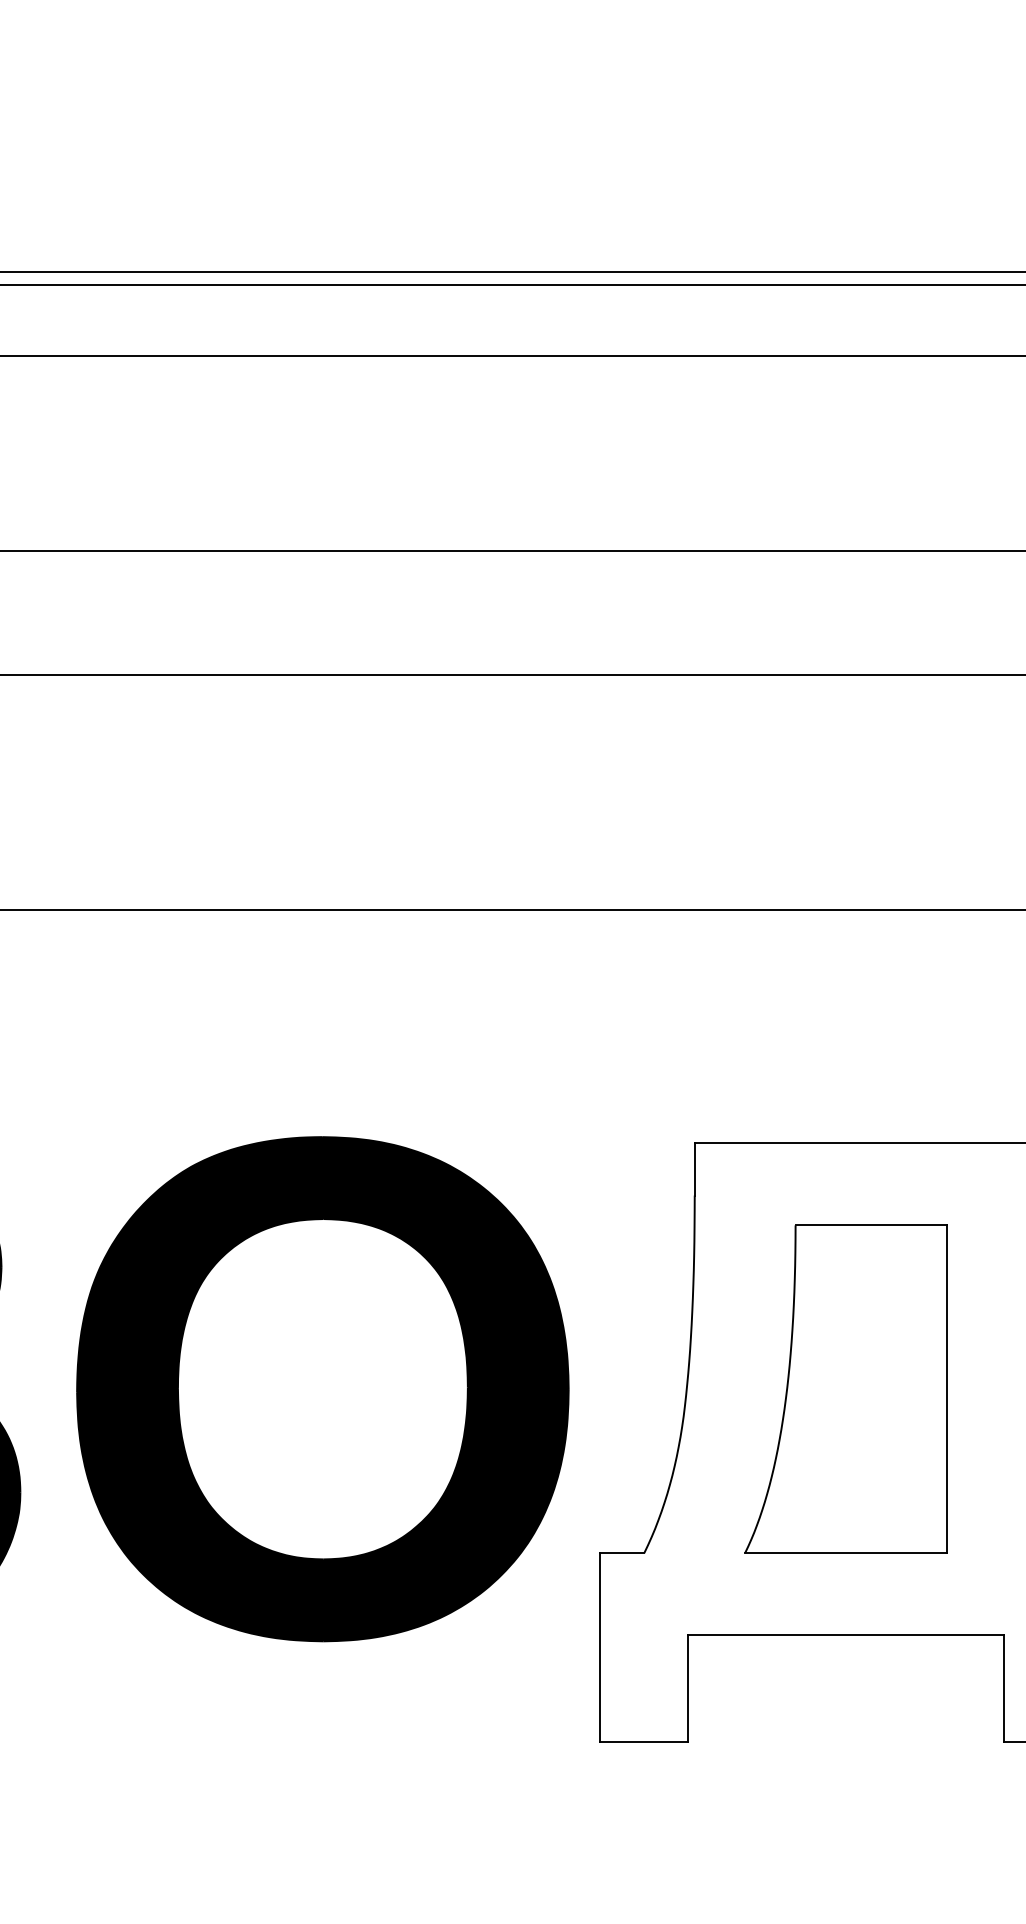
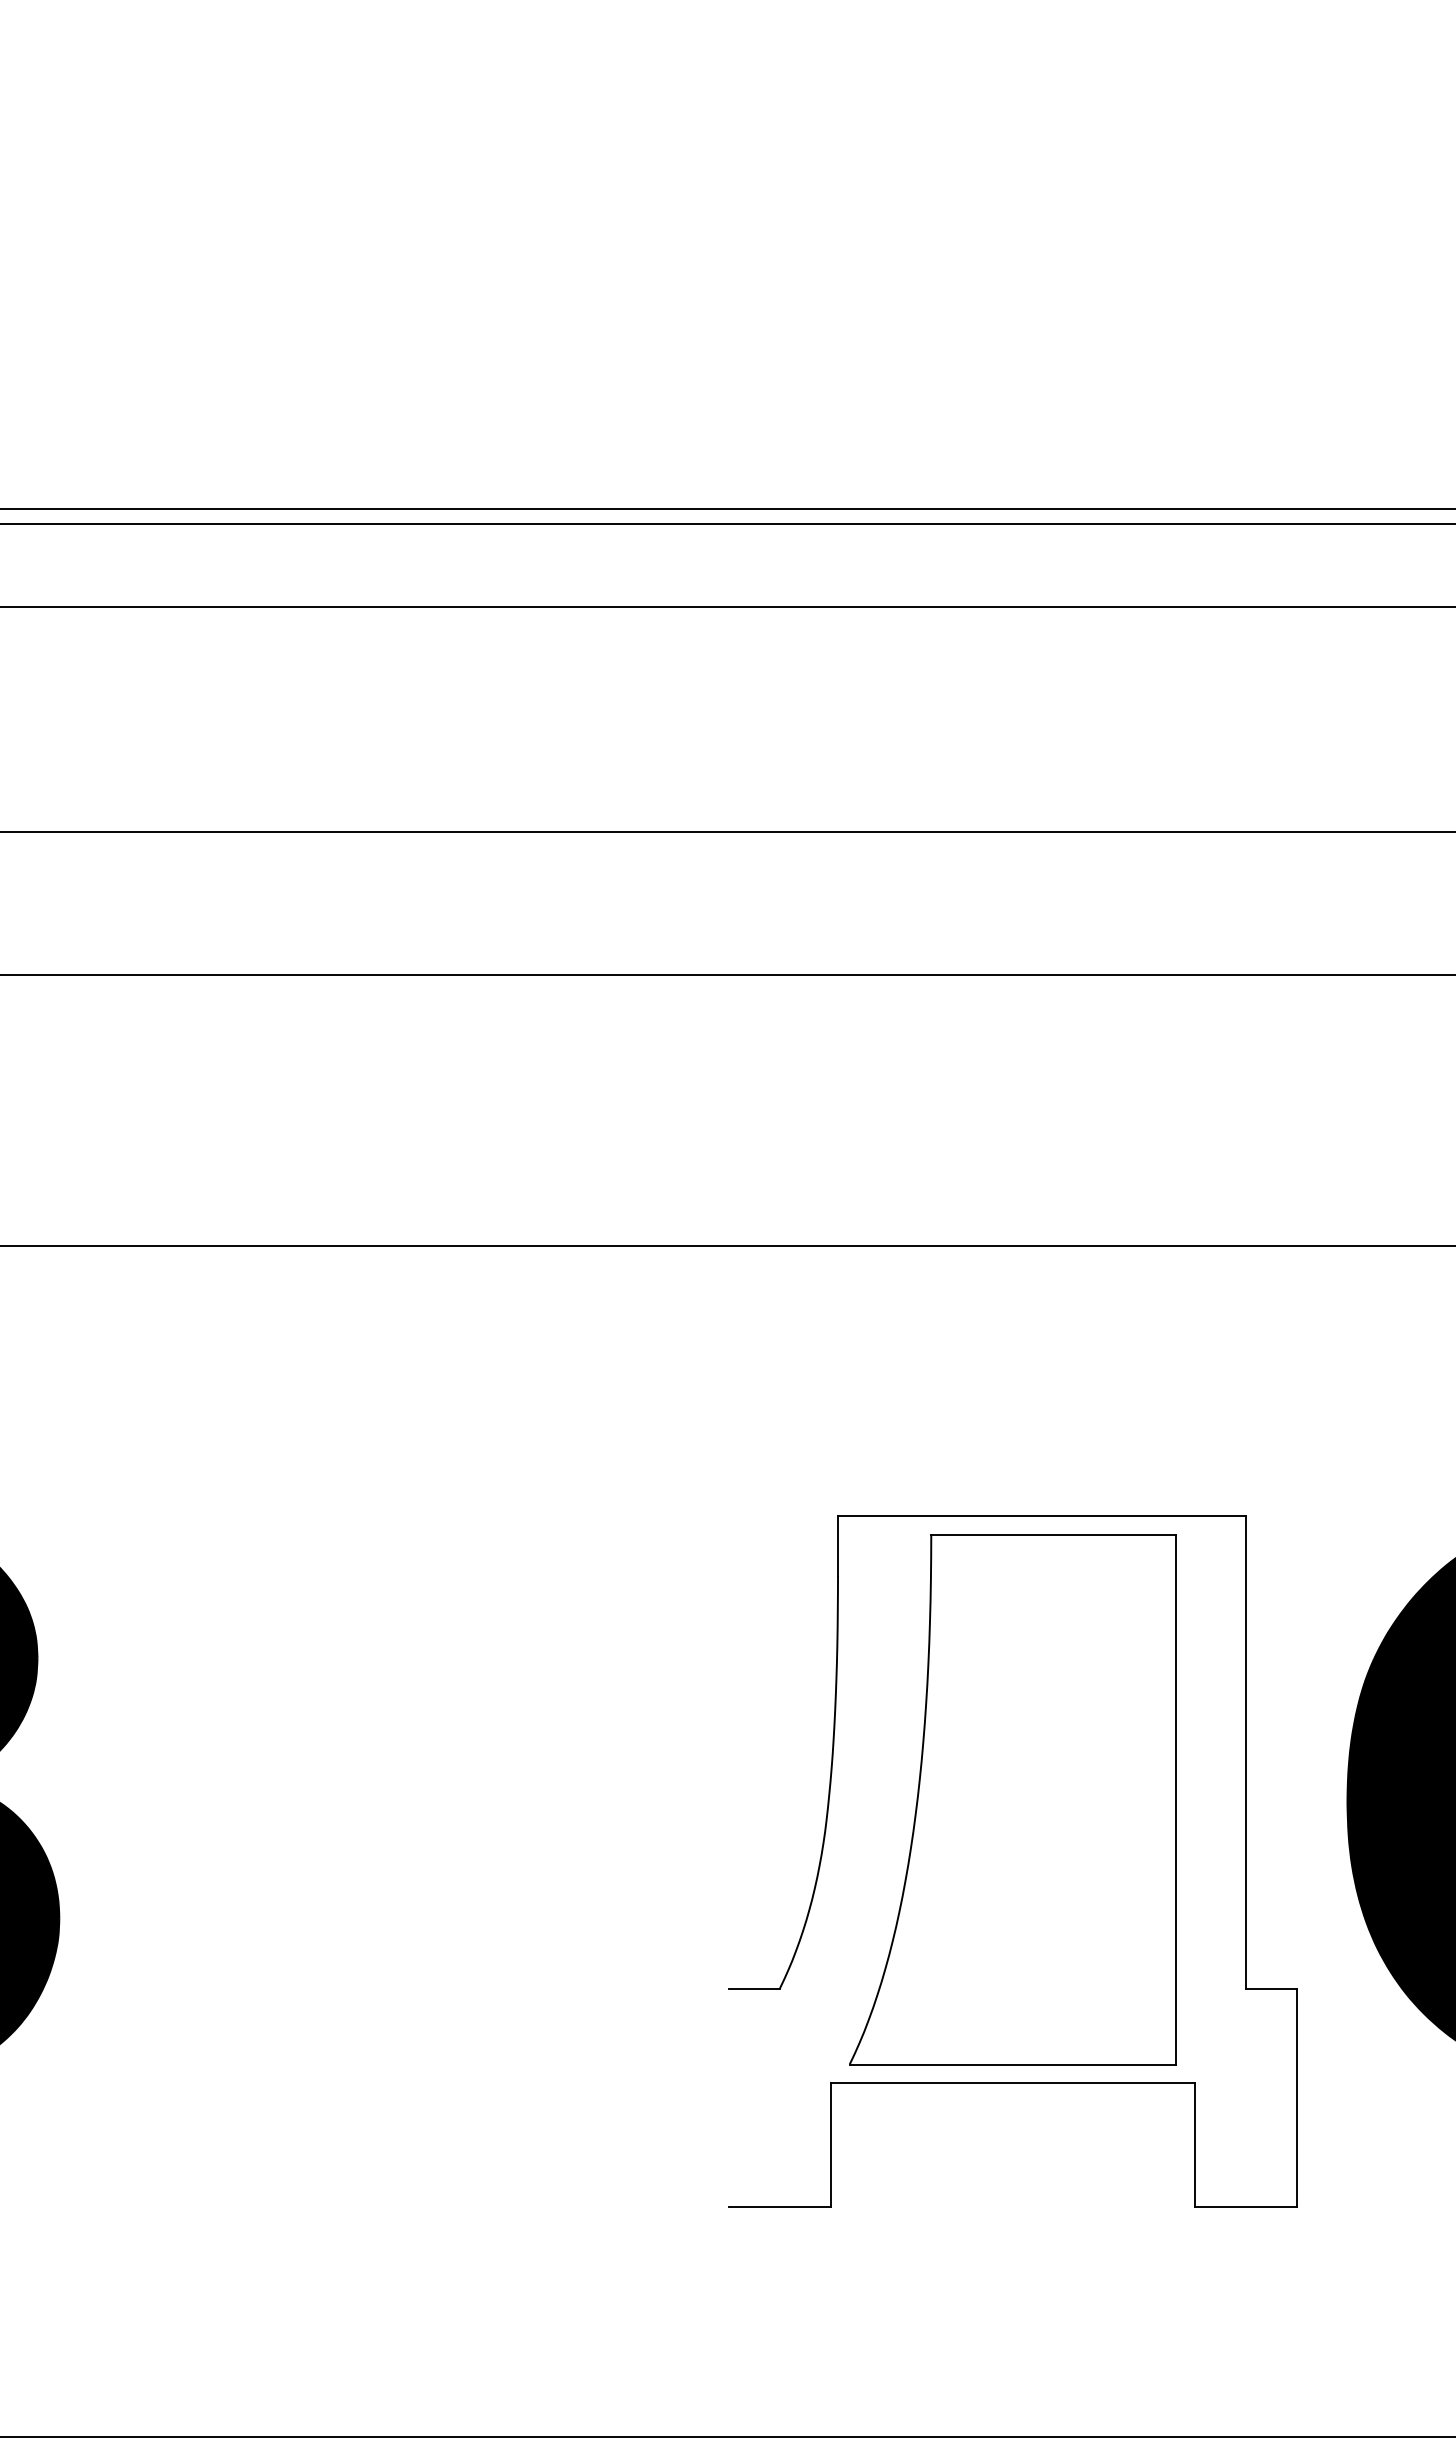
part: (322, 1389) -> (408, 1799), removed
part: (845, 1389) -> (1012, 1799), size x1.4
line: (599, 1647) -> (728, 2097), removed

